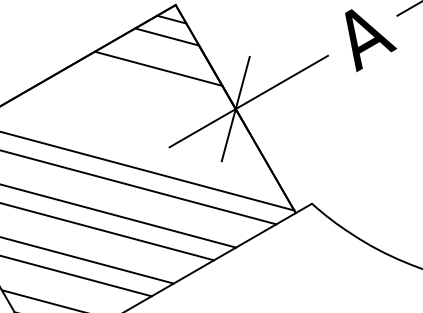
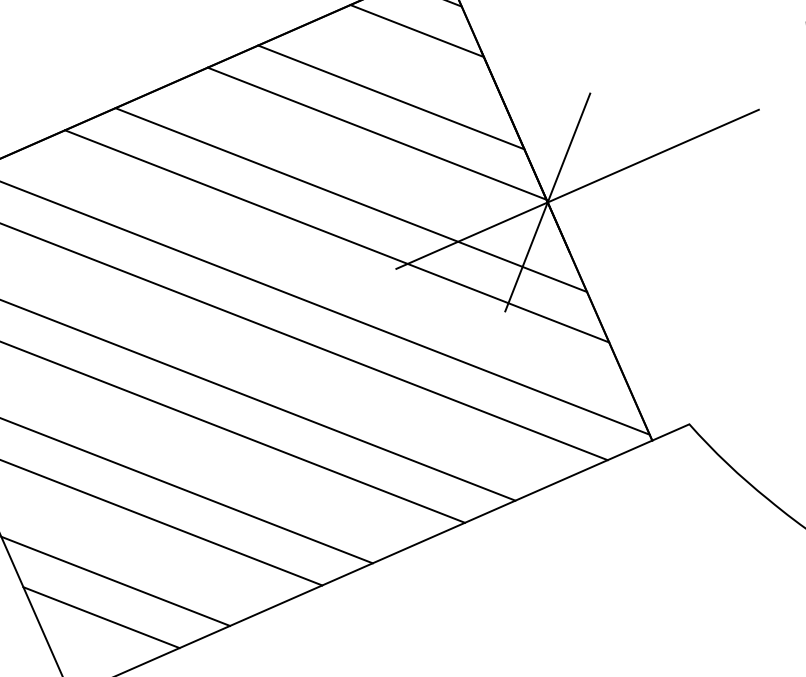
line: (153, 85) -> (376, 132), added
line: (145, 117) -> (351, 199), added
line: (140, 135) -> (336, 236), added

